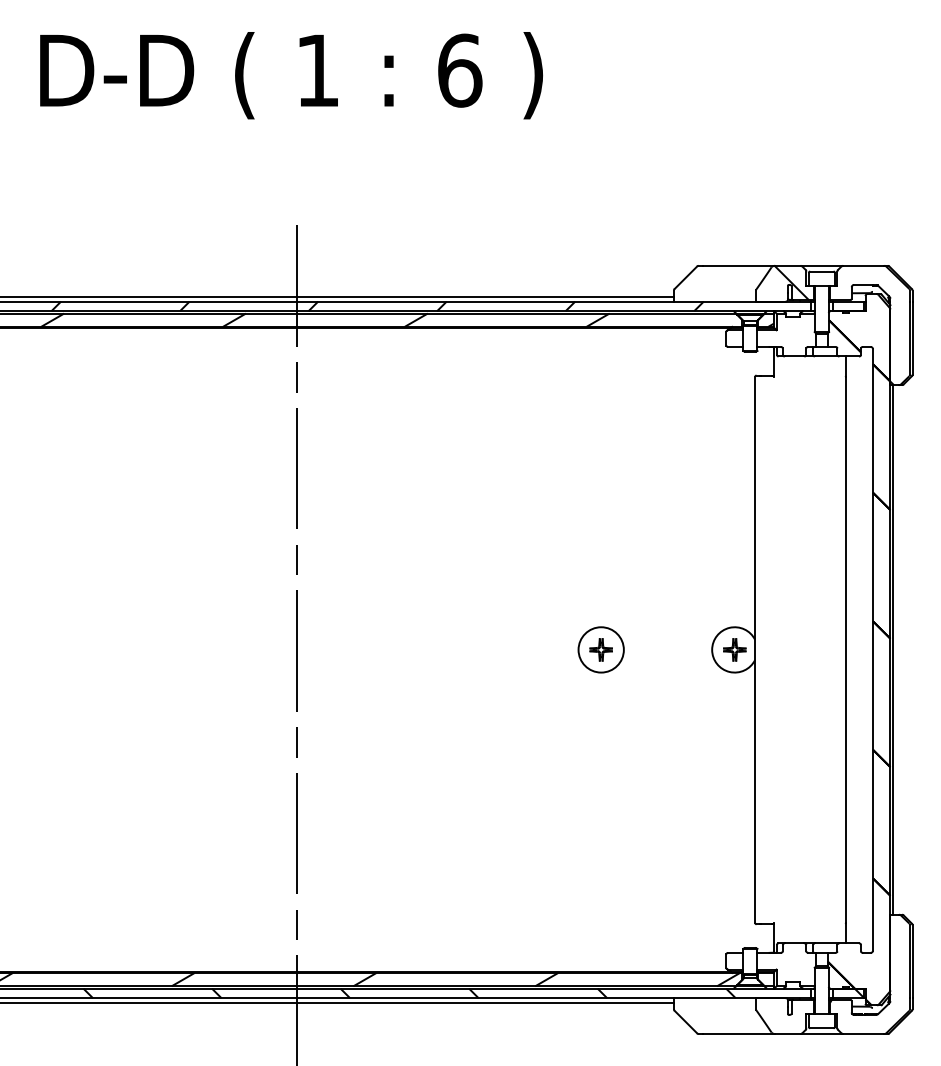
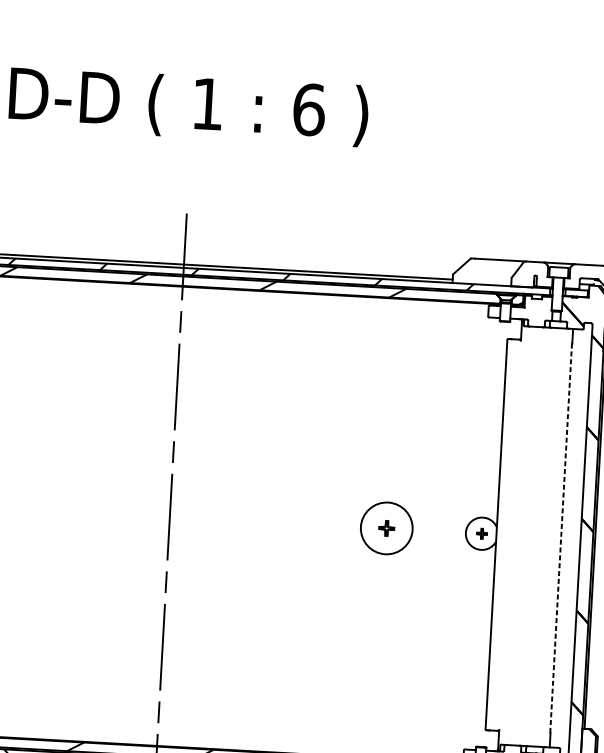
hatch: (791, 282) -> (537, 274), removed
circle: (600, 649) -> (386, 528), size x1.6
part: (734, 649) -> (481, 533), size x0.7
line: (845, 649) -> (560, 537), solid -> dashed

